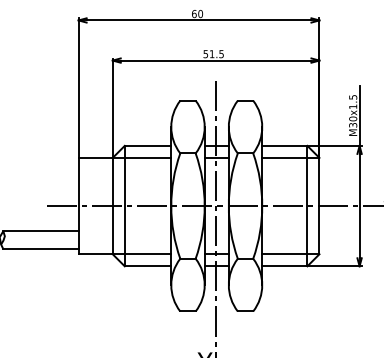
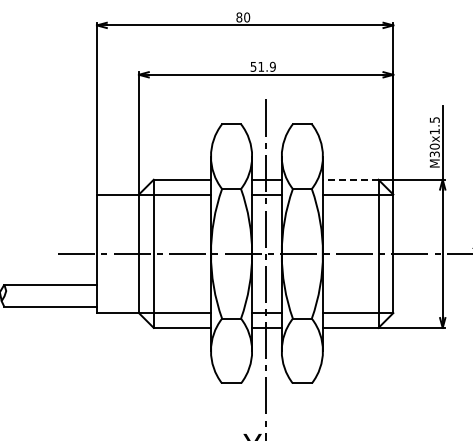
text: (194, 14) -> (239, 17), 60 -> 80
text: (221, 53) -> (272, 66), 51.5 -> 51.9
line: (284, 145) -> (350, 179), solid -> dashed

